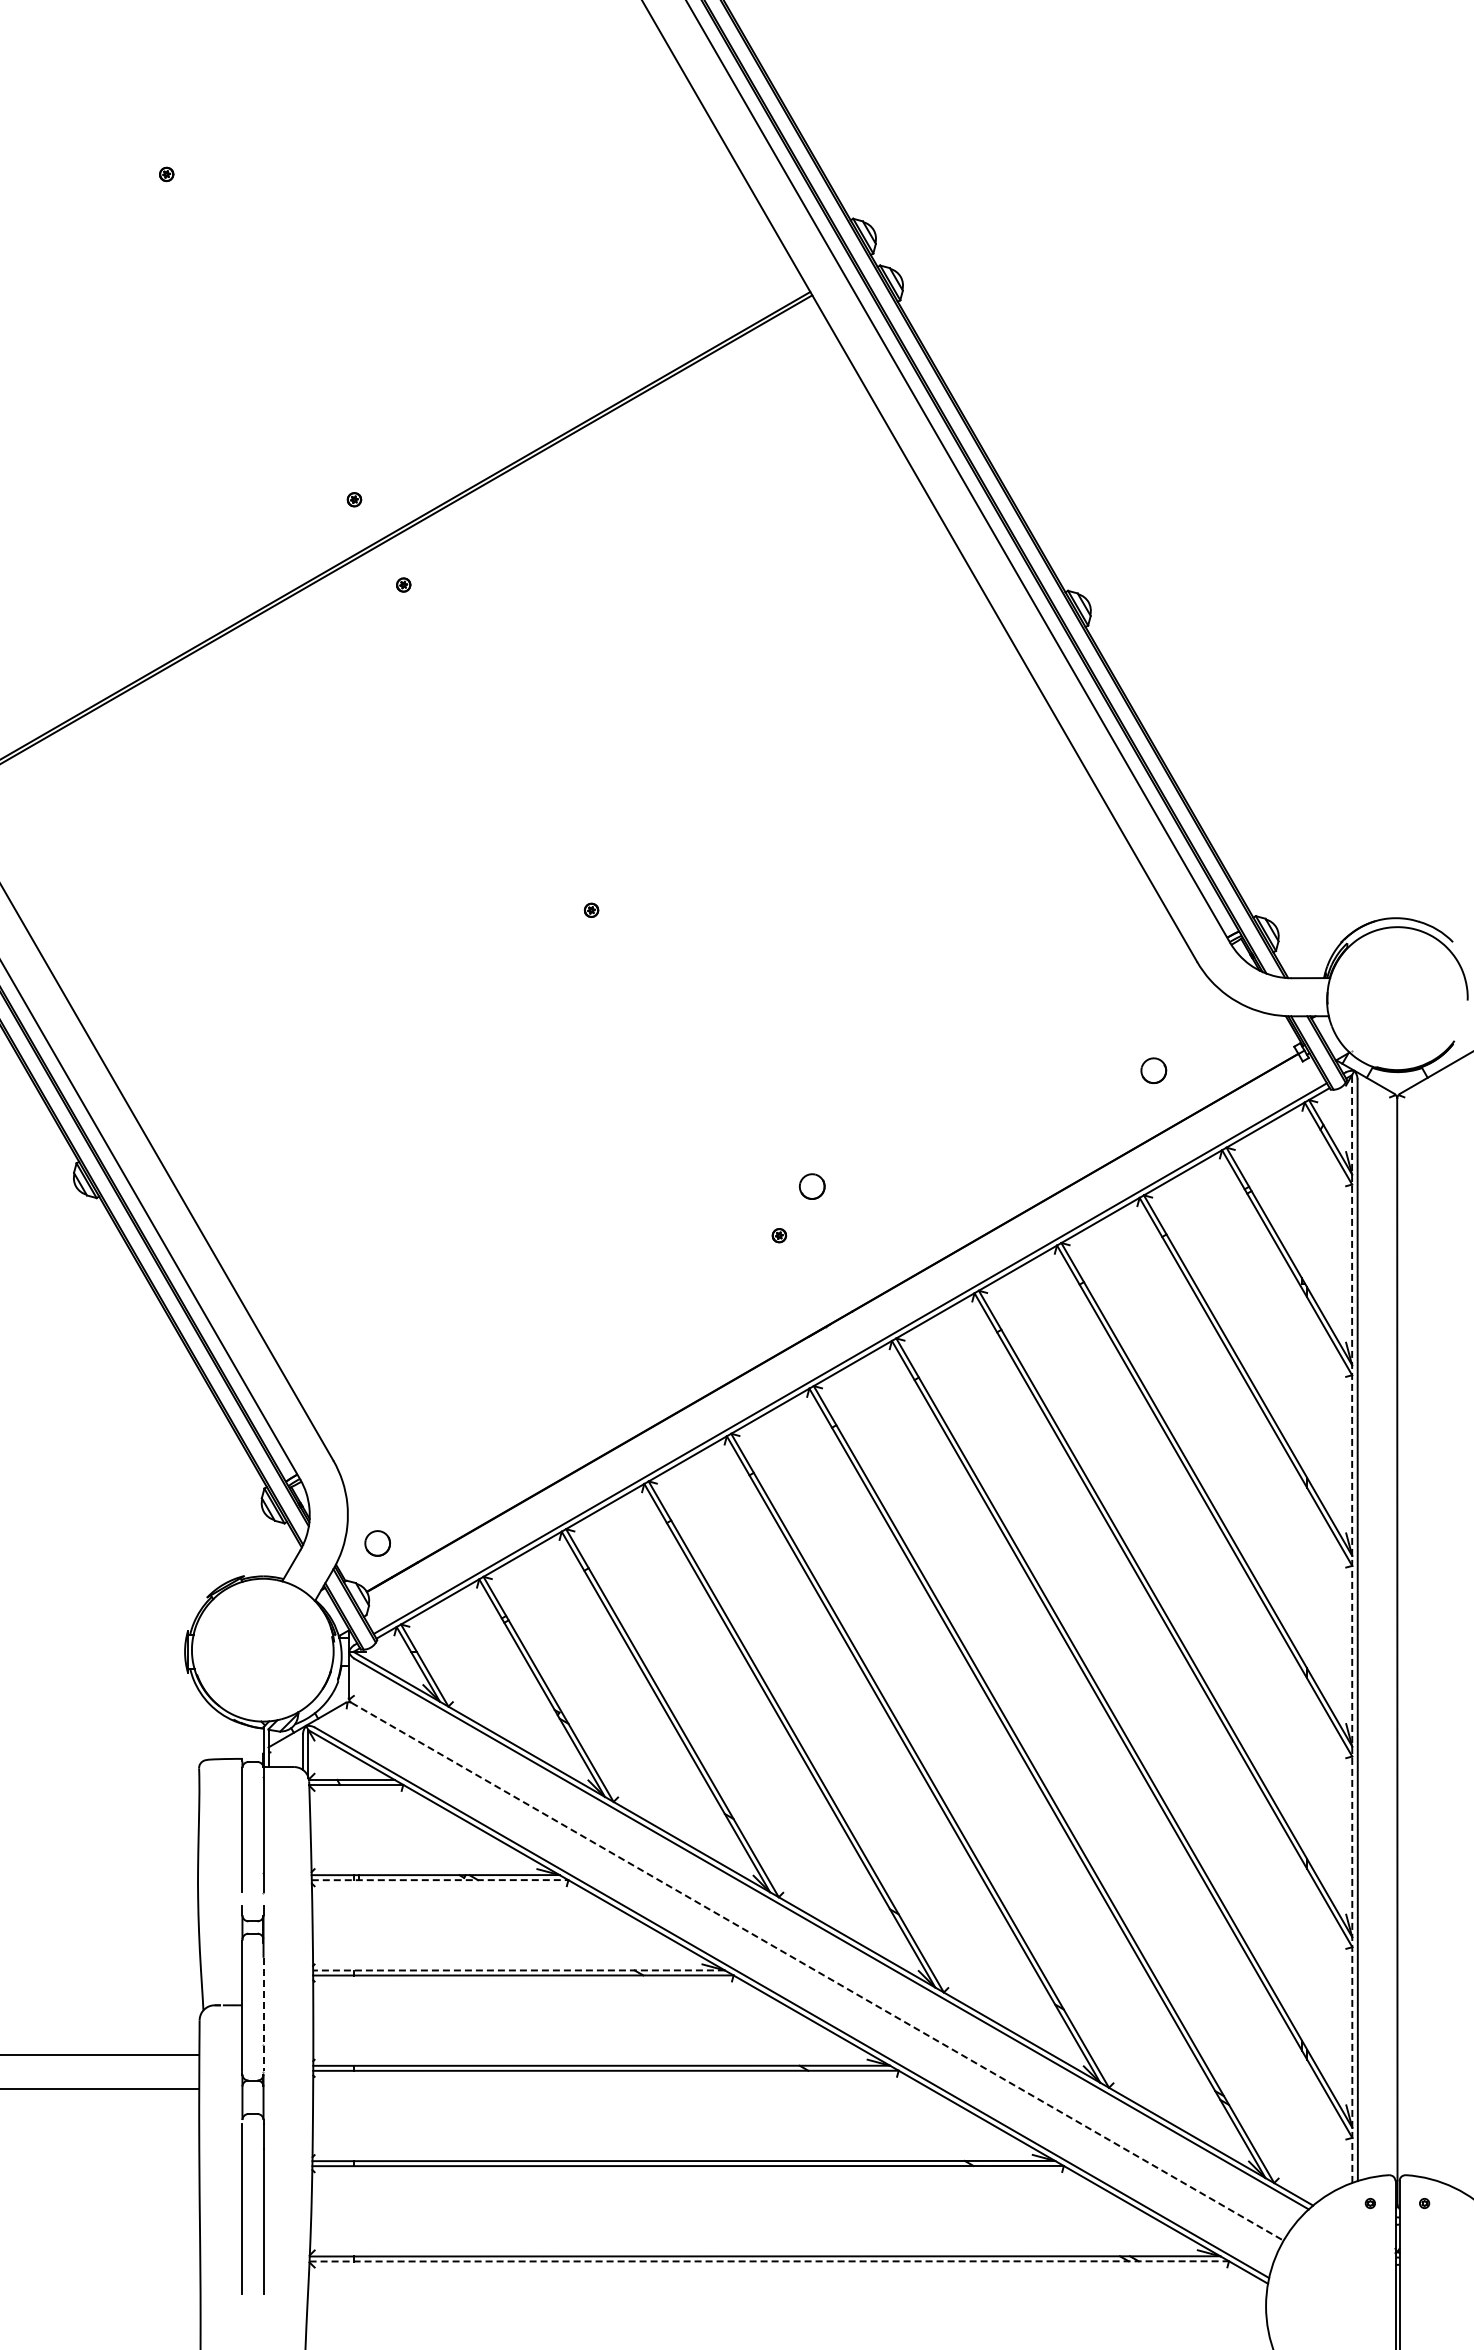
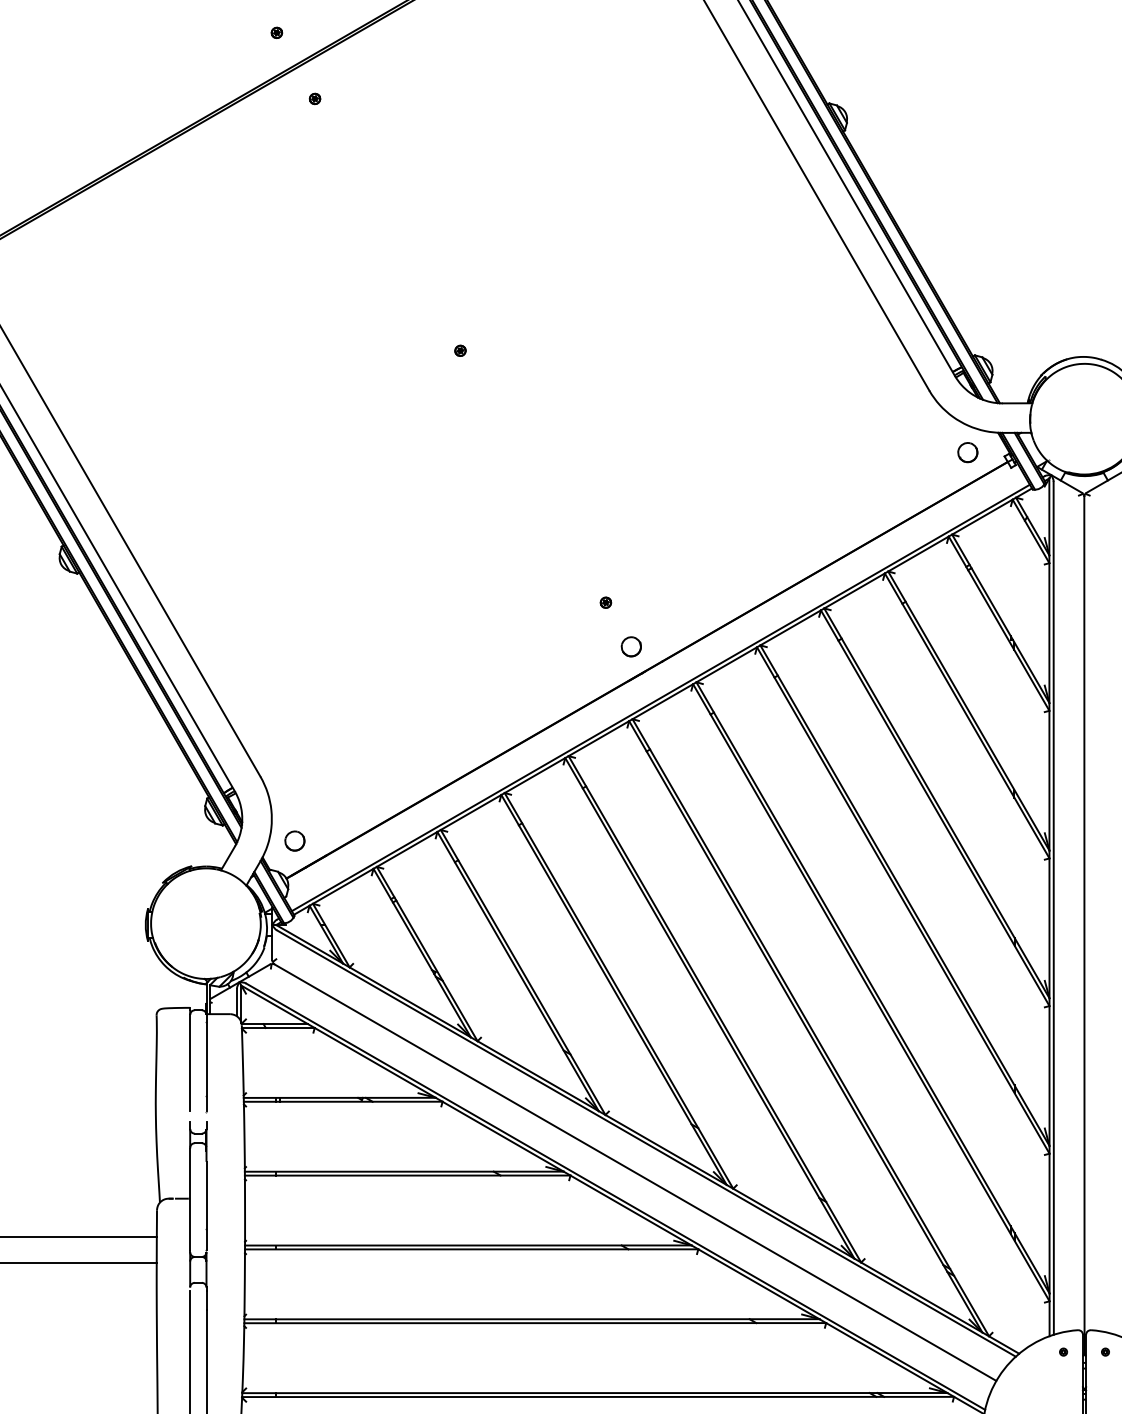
part: (1153, 1070) -> (967, 452), moved
part: (811, 1186) -> (630, 646), moved
line: (1352, 1629) -> (1049, 907), dashed -> solid
line: (440, 1880) -> (343, 1102), dashed -> solid
line: (519, 1970) -> (404, 1171), dashed -> solid
line: (818, 1972) -> (636, 1173), dashed -> solid
line: (263, 2014) -> (206, 1205), dashed -> solid
line: (769, 2261) -> (598, 1397), dashed -> solid

